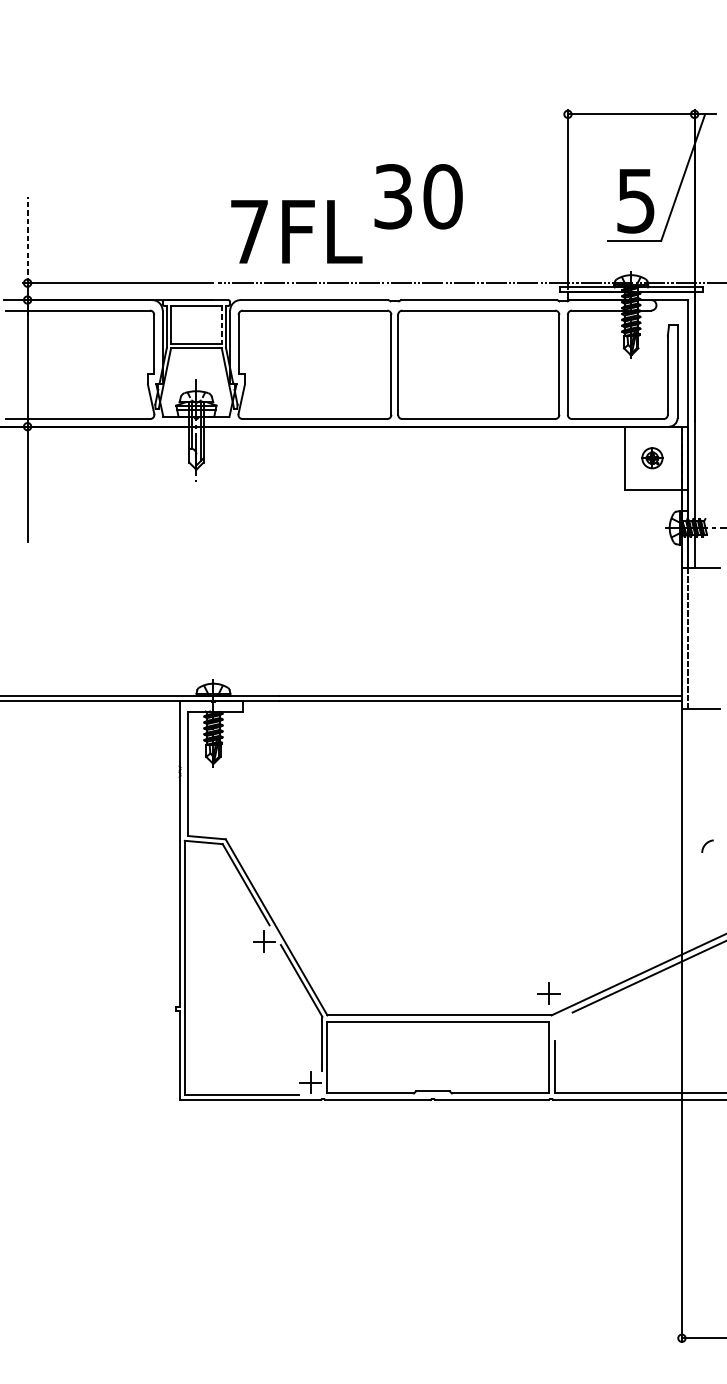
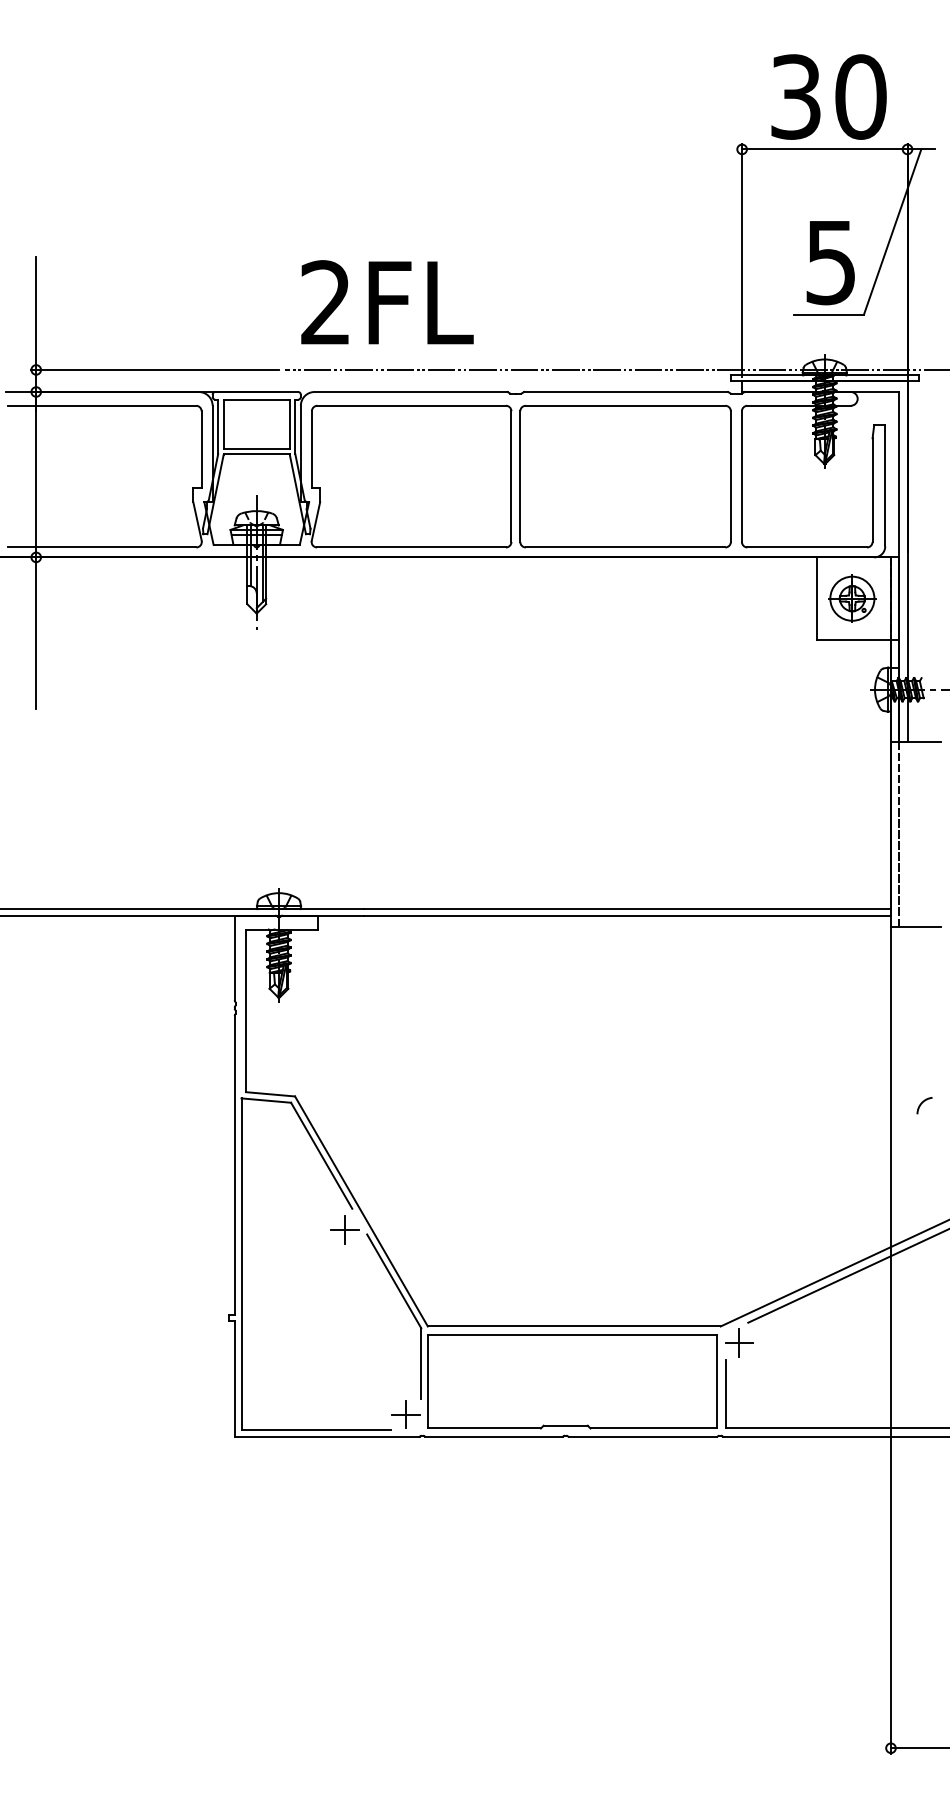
text: (418, 196) -> (828, 96), moved
text: (249, 231) -> (325, 302), 7FL -> 2FL
line: (27, 239) -> (36, 313), dashed -> solid
line: (221, 324) -> (289, 424), dashed -> solid
part: (652, 458) -> (852, 598), size x1.67
part: (549, 993) -> (739, 1342), moved

